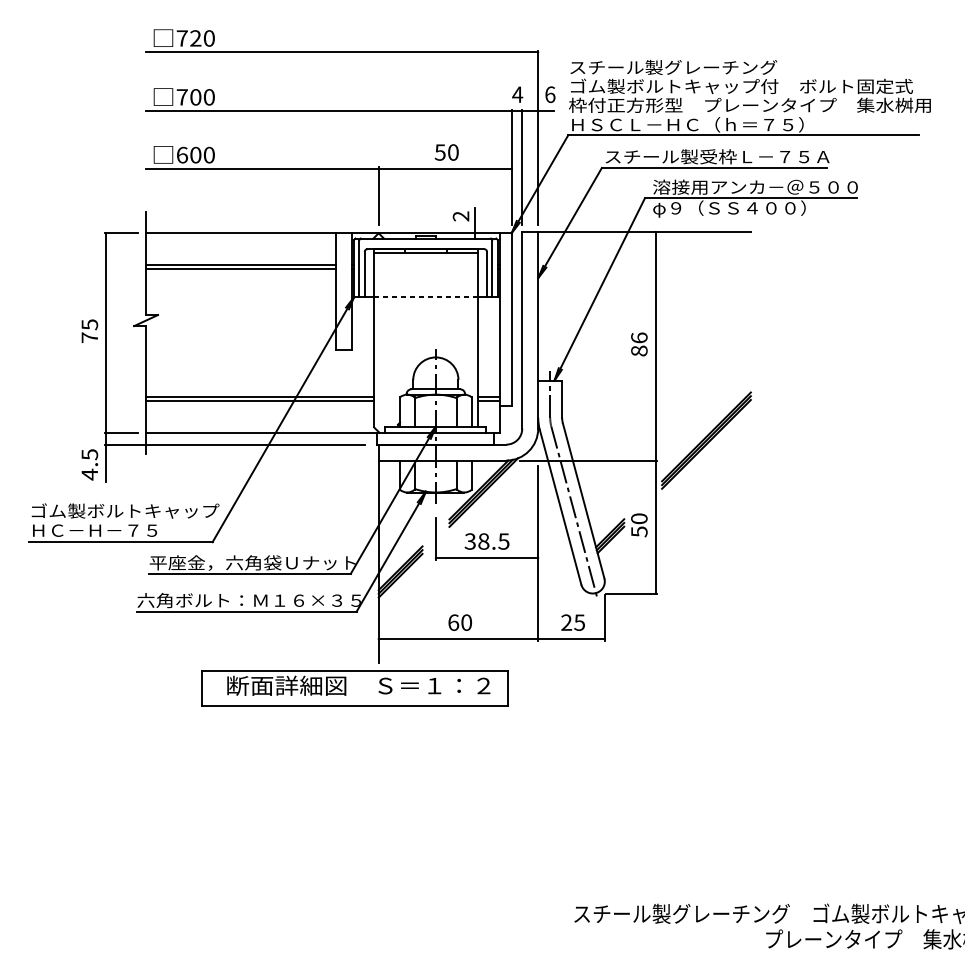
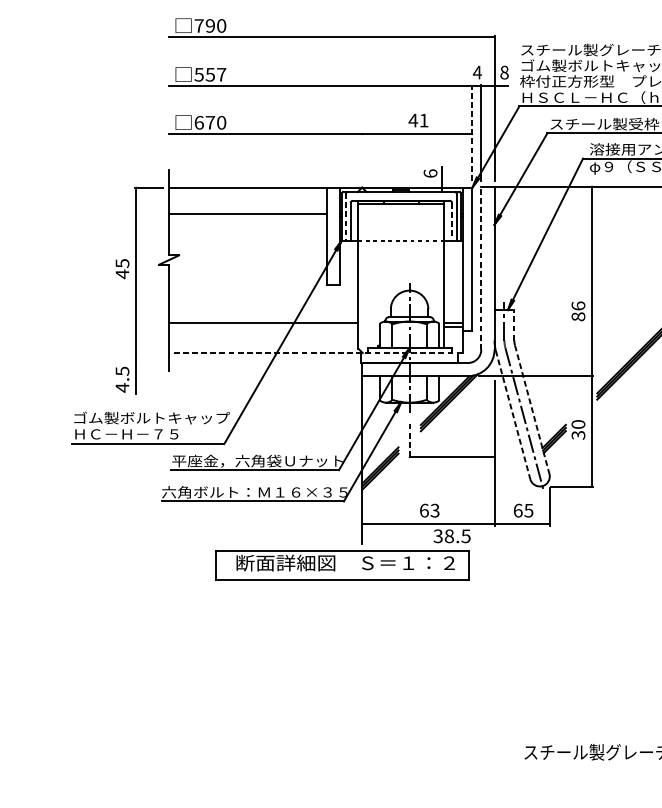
text: (195, 38) -> (210, 25), 720 -> 790
text: (550, 94) -> (504, 72), 6 -> 8
text: (195, 97) -> (210, 74), 700 -> 557
text: (446, 152) -> (418, 120), 50 -> 41
text: (195, 154) -> (210, 122), 600 -> 670
line: (511, 167) -> (472, 133), solid -> dashed
line: (378, 196) -> (362, 157), removed
text: (460, 216) -> (430, 173), 2 -> 6
line: (359, 268) -> (346, 216), solid -> dashed
line: (241, 269) -> (248, 217), removed
line: (487, 274) -> (452, 221), solid -> dashed
line: (522, 329) -> (481, 267), solid -> dashed
text: (89, 337) -> (122, 274), 75 -> 45
text: (639, 344) -> (578, 311), moved
line: (562, 398) -> (514, 324), solid -> dashed
line: (260, 400) -> (264, 326), removed
line: (121, 432) -> (148, 352), removed
line: (322, 432) -> (315, 352), solid -> dashed
line: (234, 444) -> (242, 362), removed
line: (583, 501) -> (532, 410), solid -> dashed
line: (560, 507) -> (513, 415), solid -> dashed
text: (639, 531) -> (578, 435), 50 -> 30
line: (435, 538) -> (409, 440), solid -> dashed
text: (486, 541) -> (451, 536), moved
text: (466, 622) -> (435, 510), 60 -> 63
text: (566, 622) -> (517, 510), 25 -> 65

